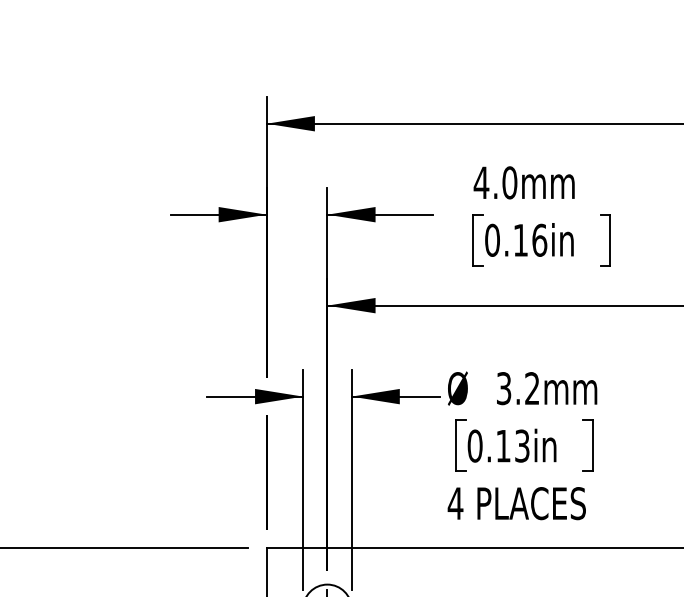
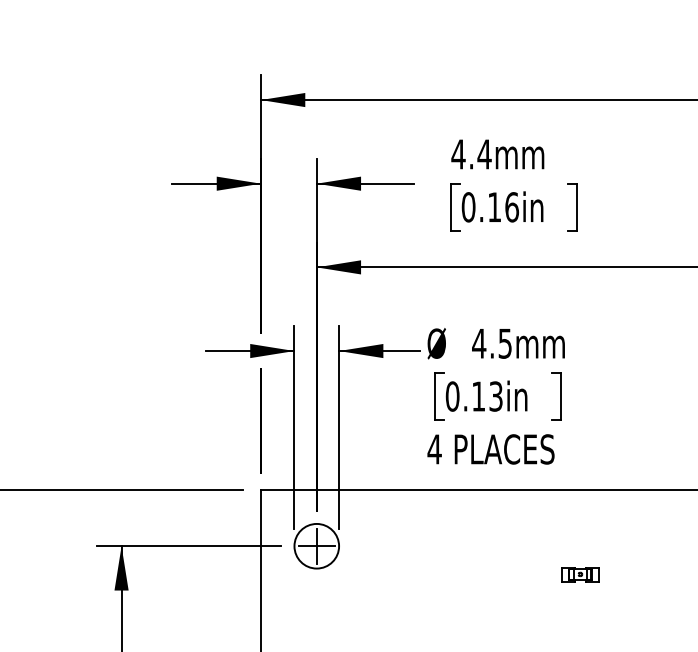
text: (509, 182) -> (484, 154), 4.0mm -> 4.4mm
text: (517, 388) -> (491, 343), 3.2mm -> 4.5mm

